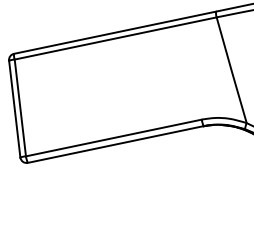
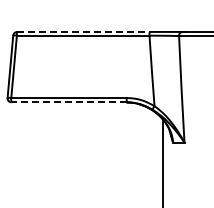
line: (116, 31) -> (84, 31), solid -> dashed
line: (116, 144) -> (69, 102), solid -> dashed

